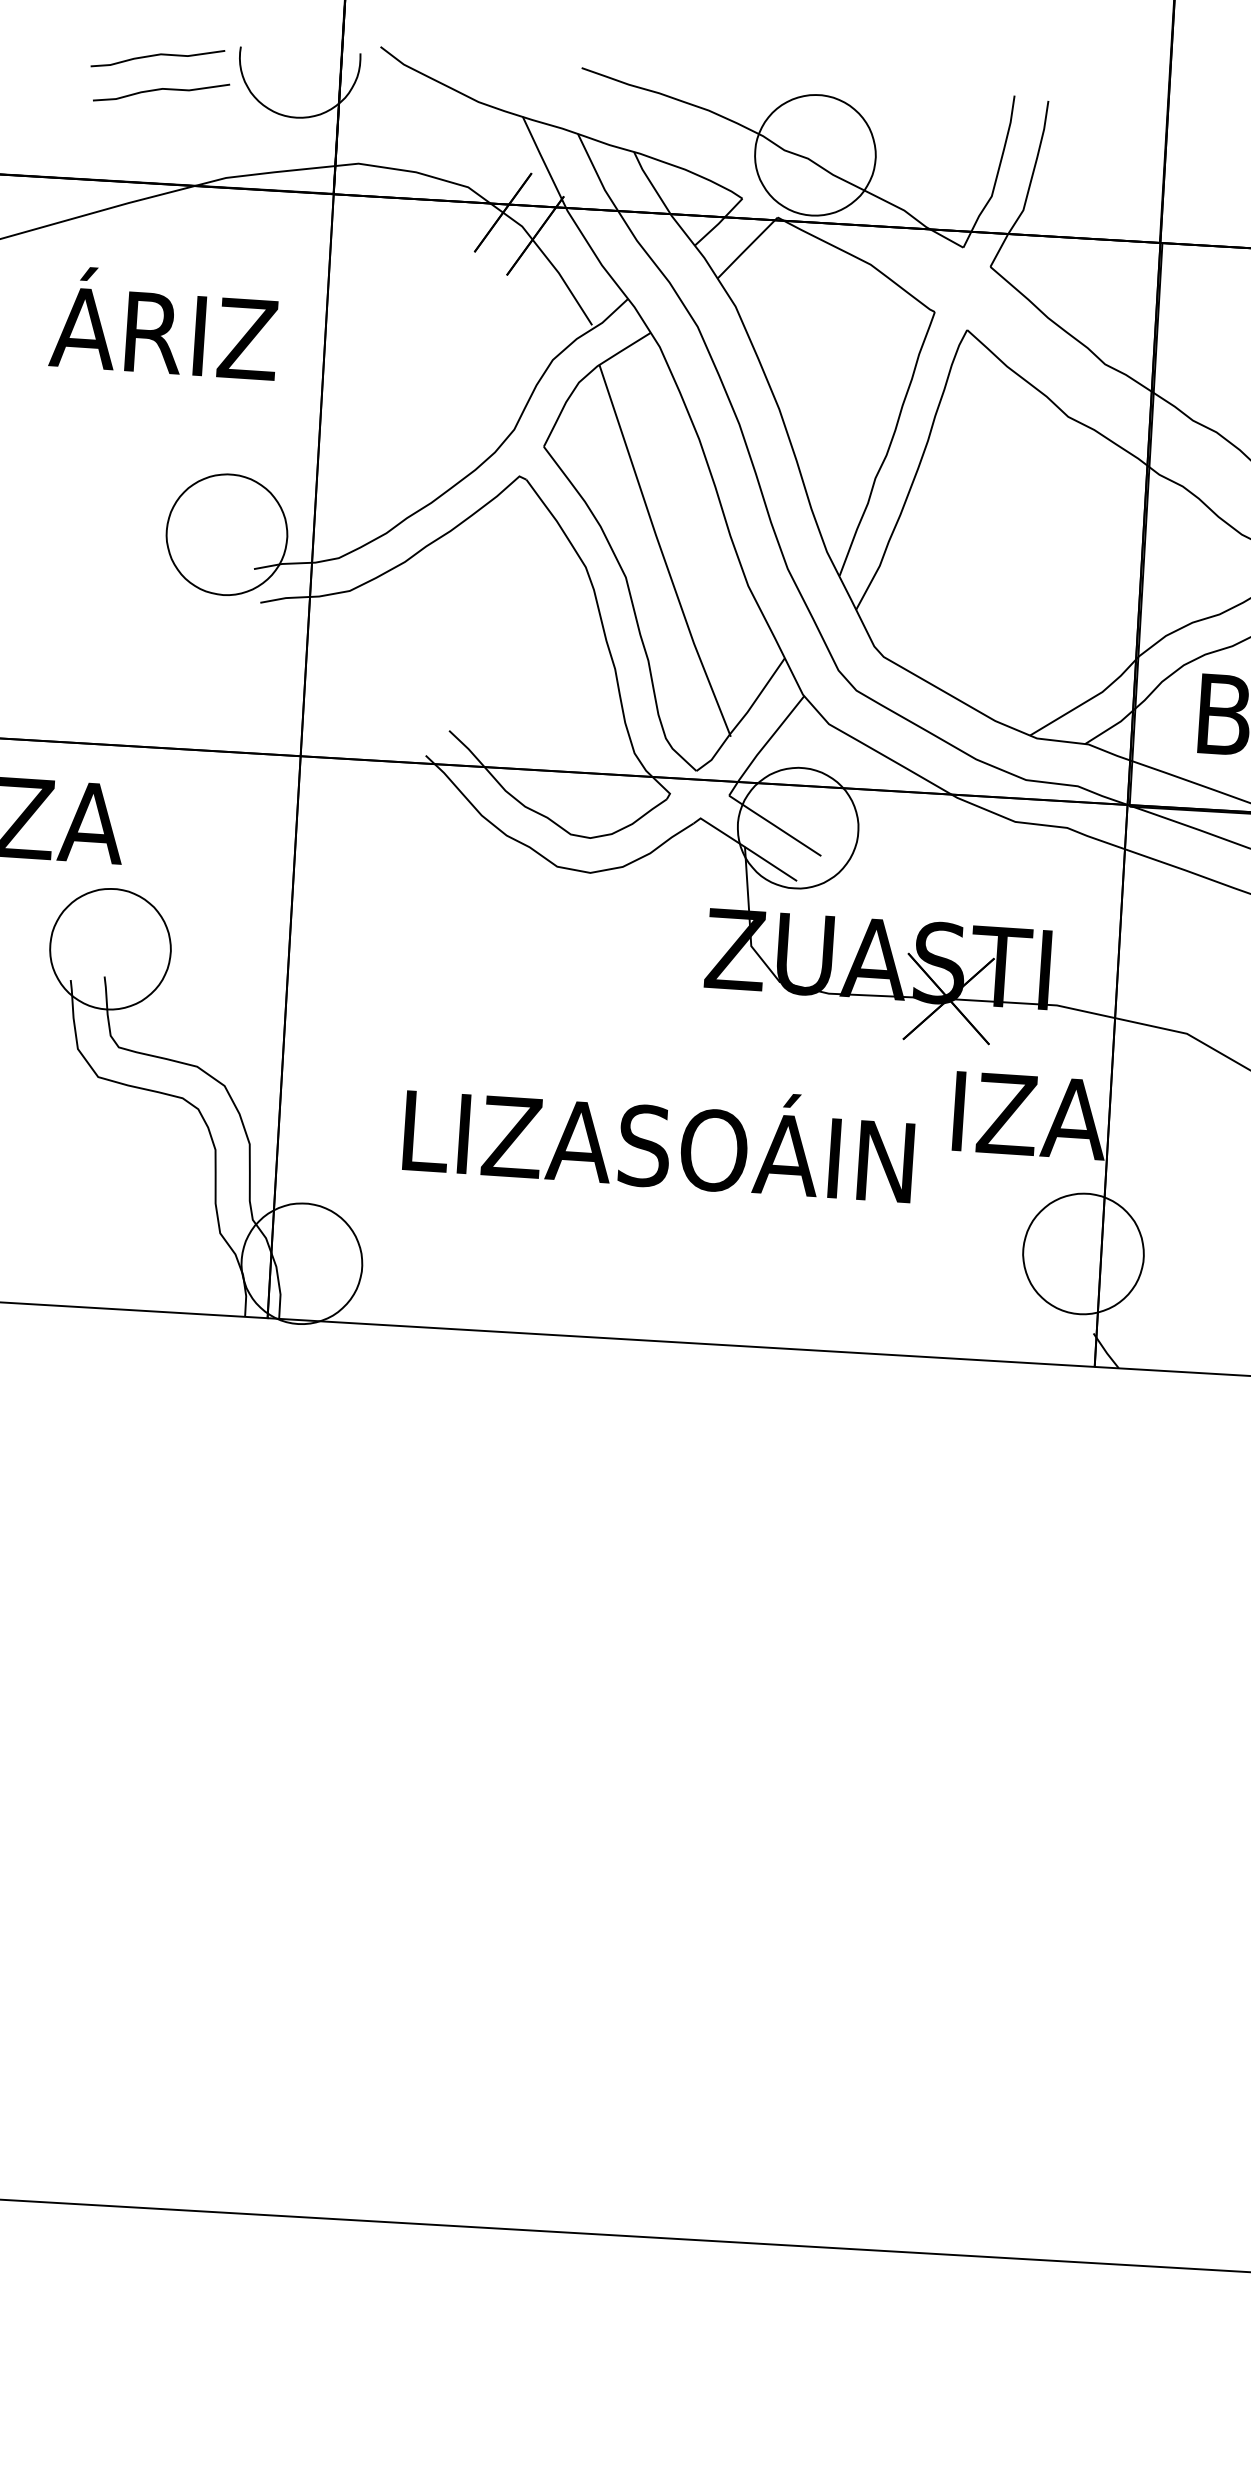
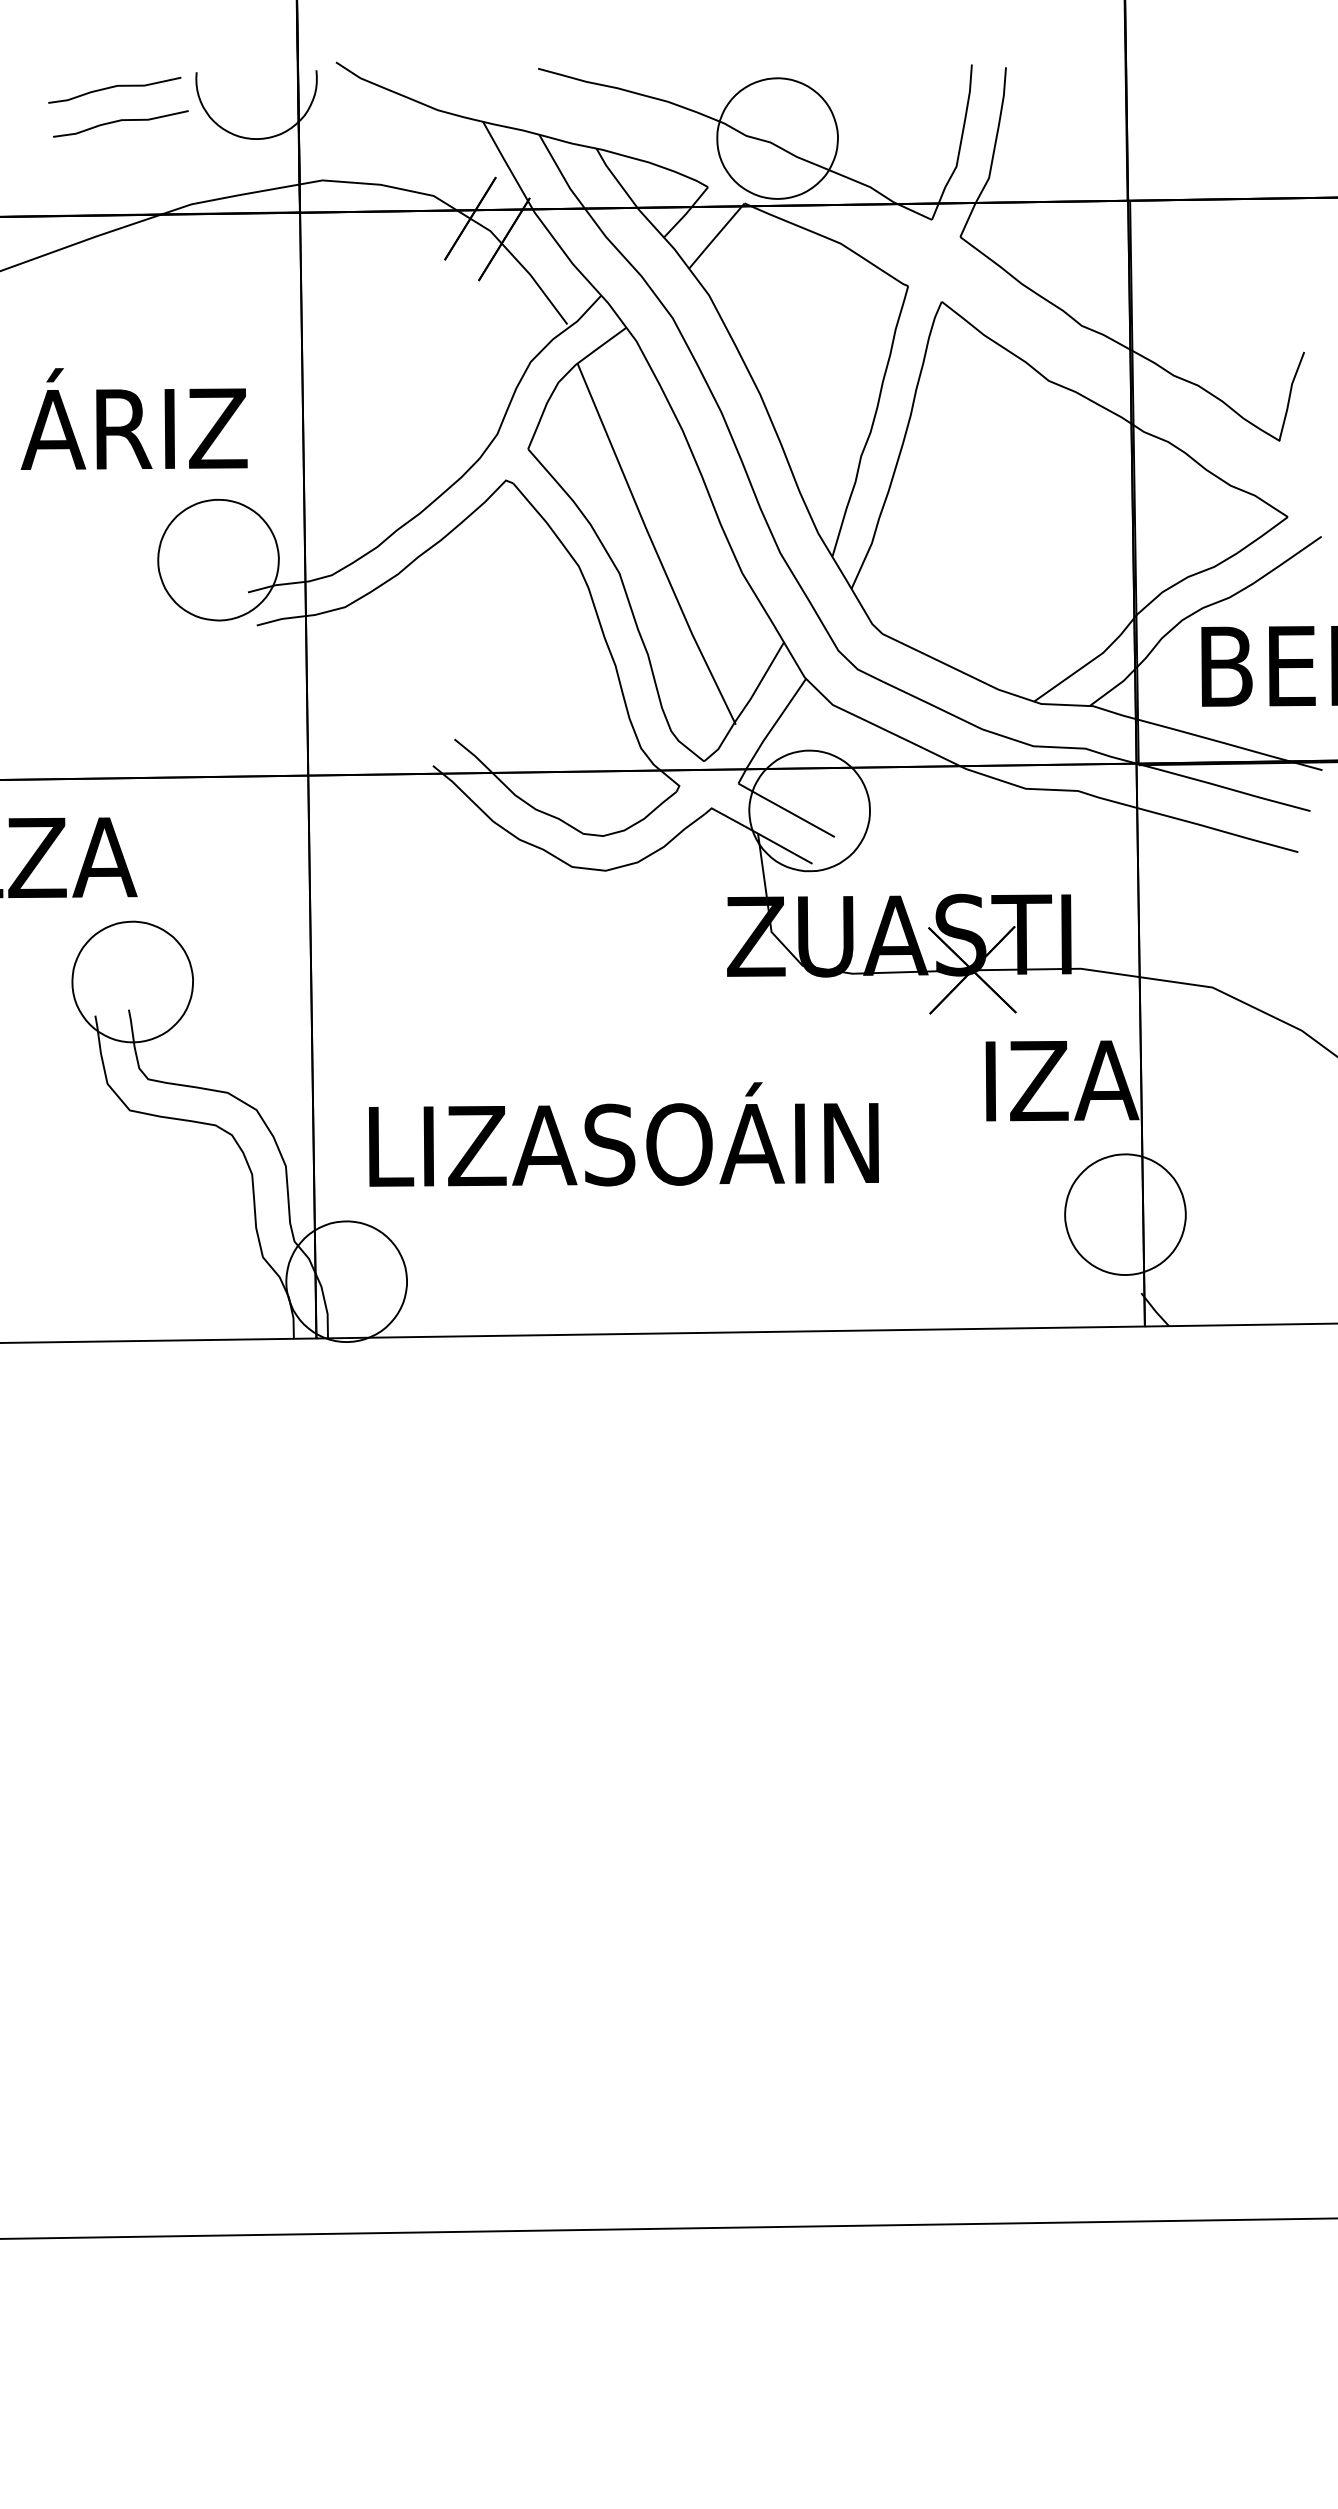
text: (164, 322) -> (133, 418), moved
text: (659, 1136) -> (623, 1134), moved

